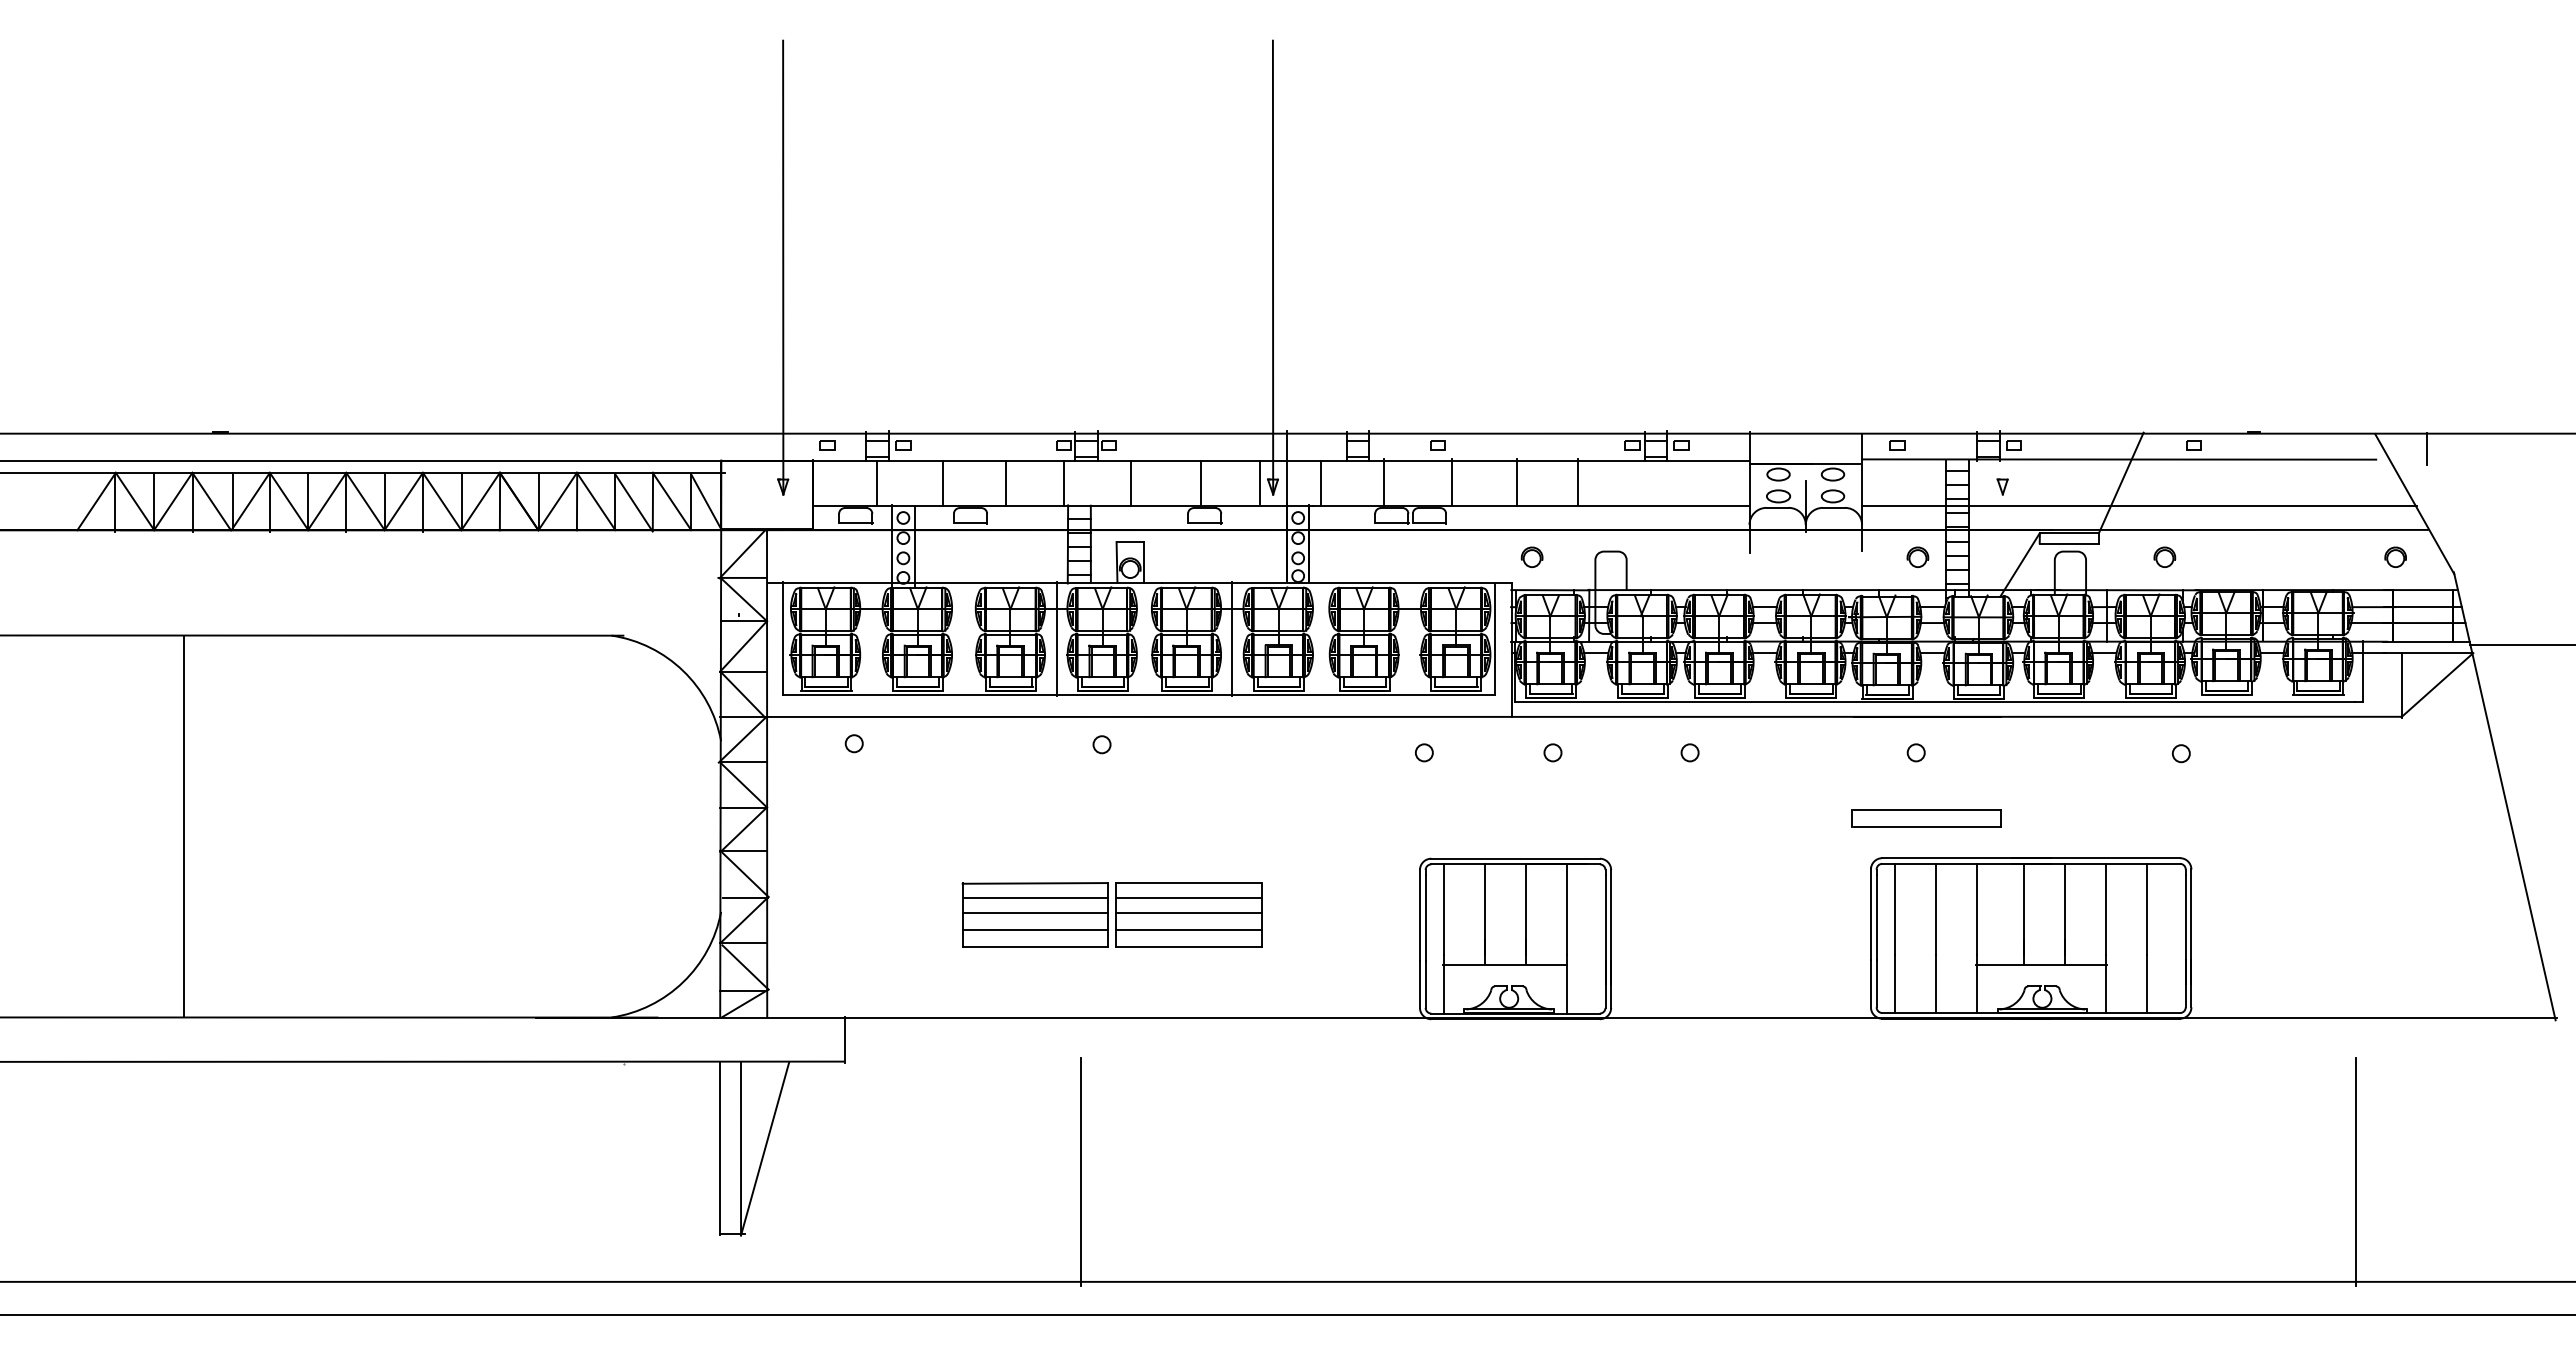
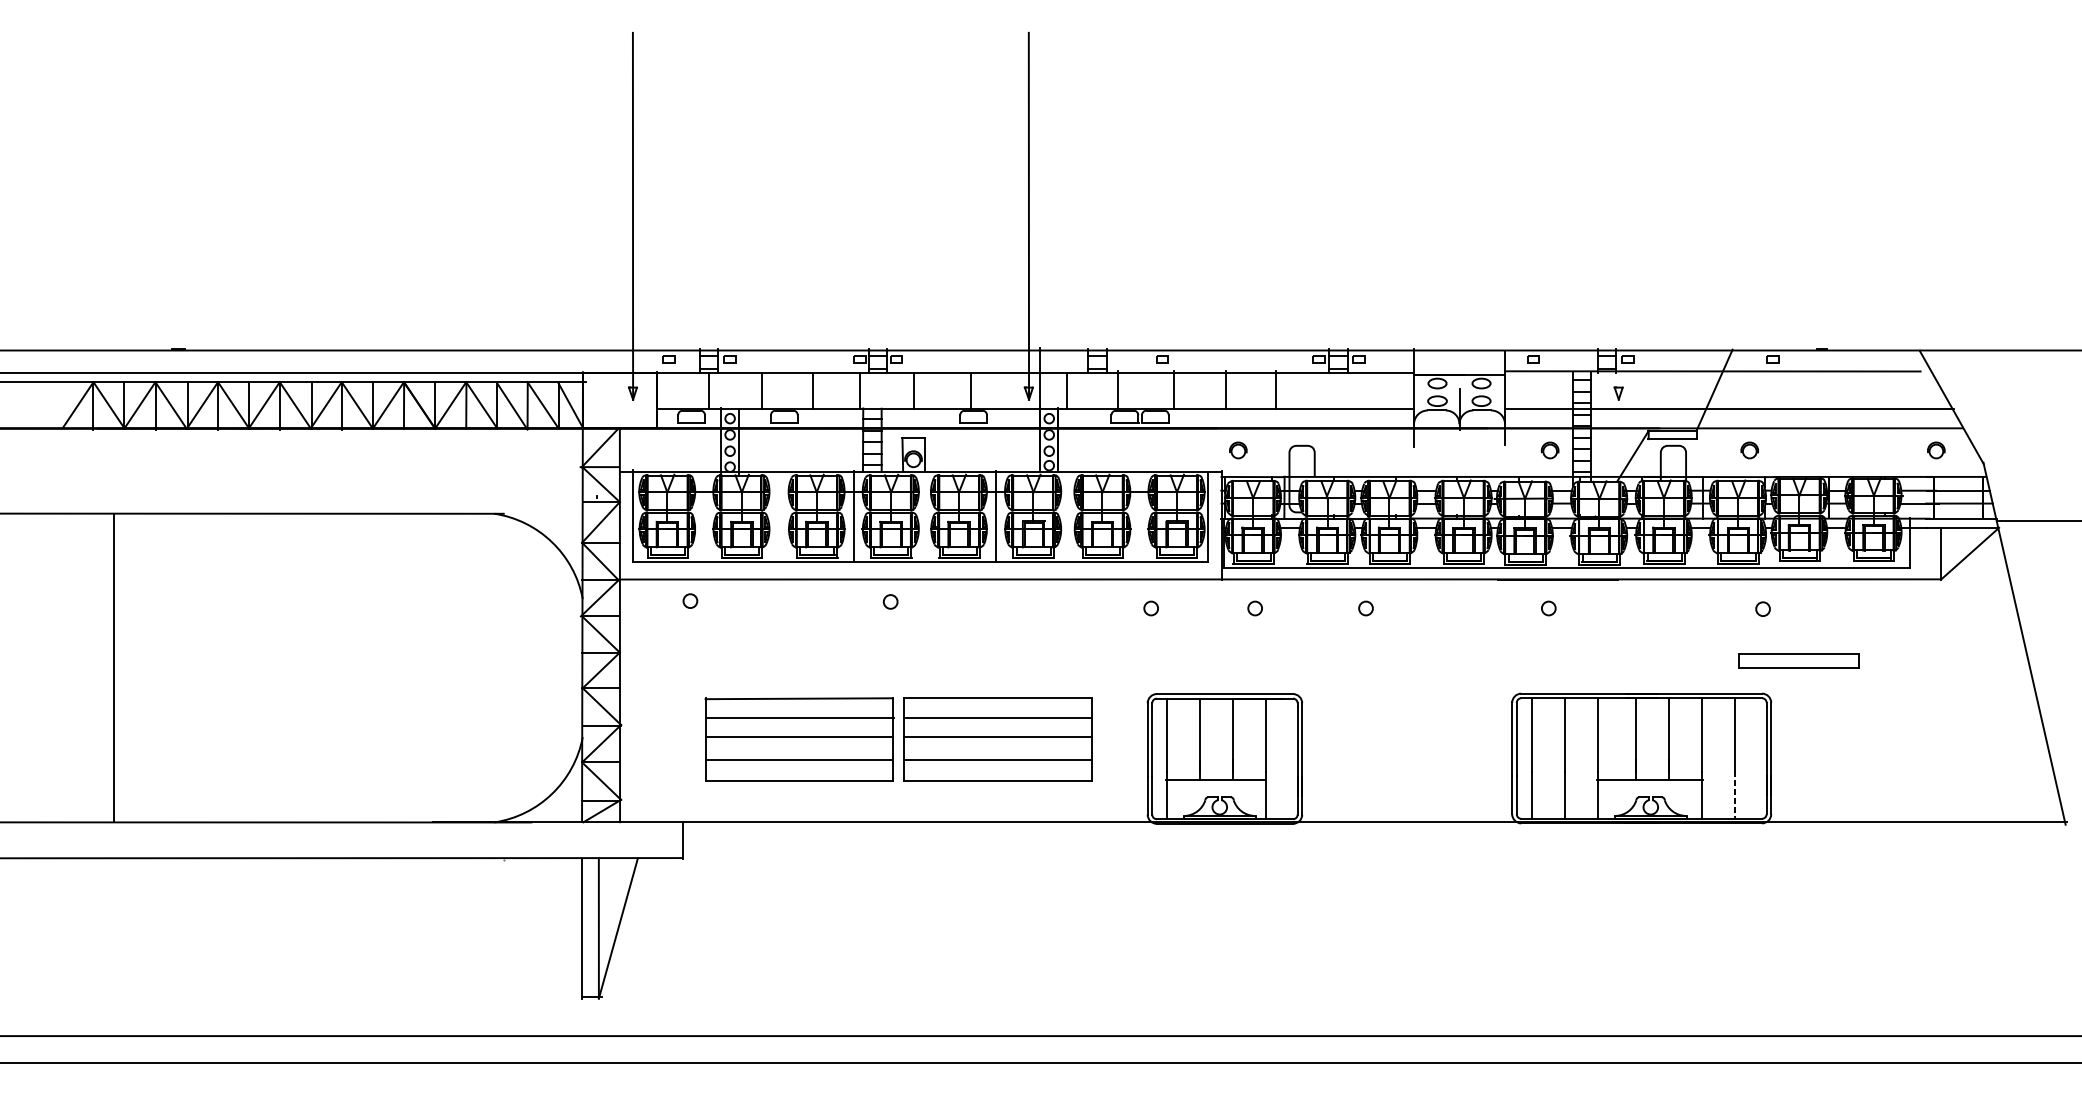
line: (2427, 449) -> (1962, 363), removed
line: (1260, 482) -> (1018, 389), removed
part: (1926, 818) -> (1798, 661), moved
line: (183, 826) -> (113, 668), moved
part: (1111, 914) -> (898, 739), size x1.6
line: (2147, 984) -> (1735, 795), solid -> dashed
line: (1081, 1171) -> (874, 946), removed
line: (2356, 1171) -> (1904, 946), removed

